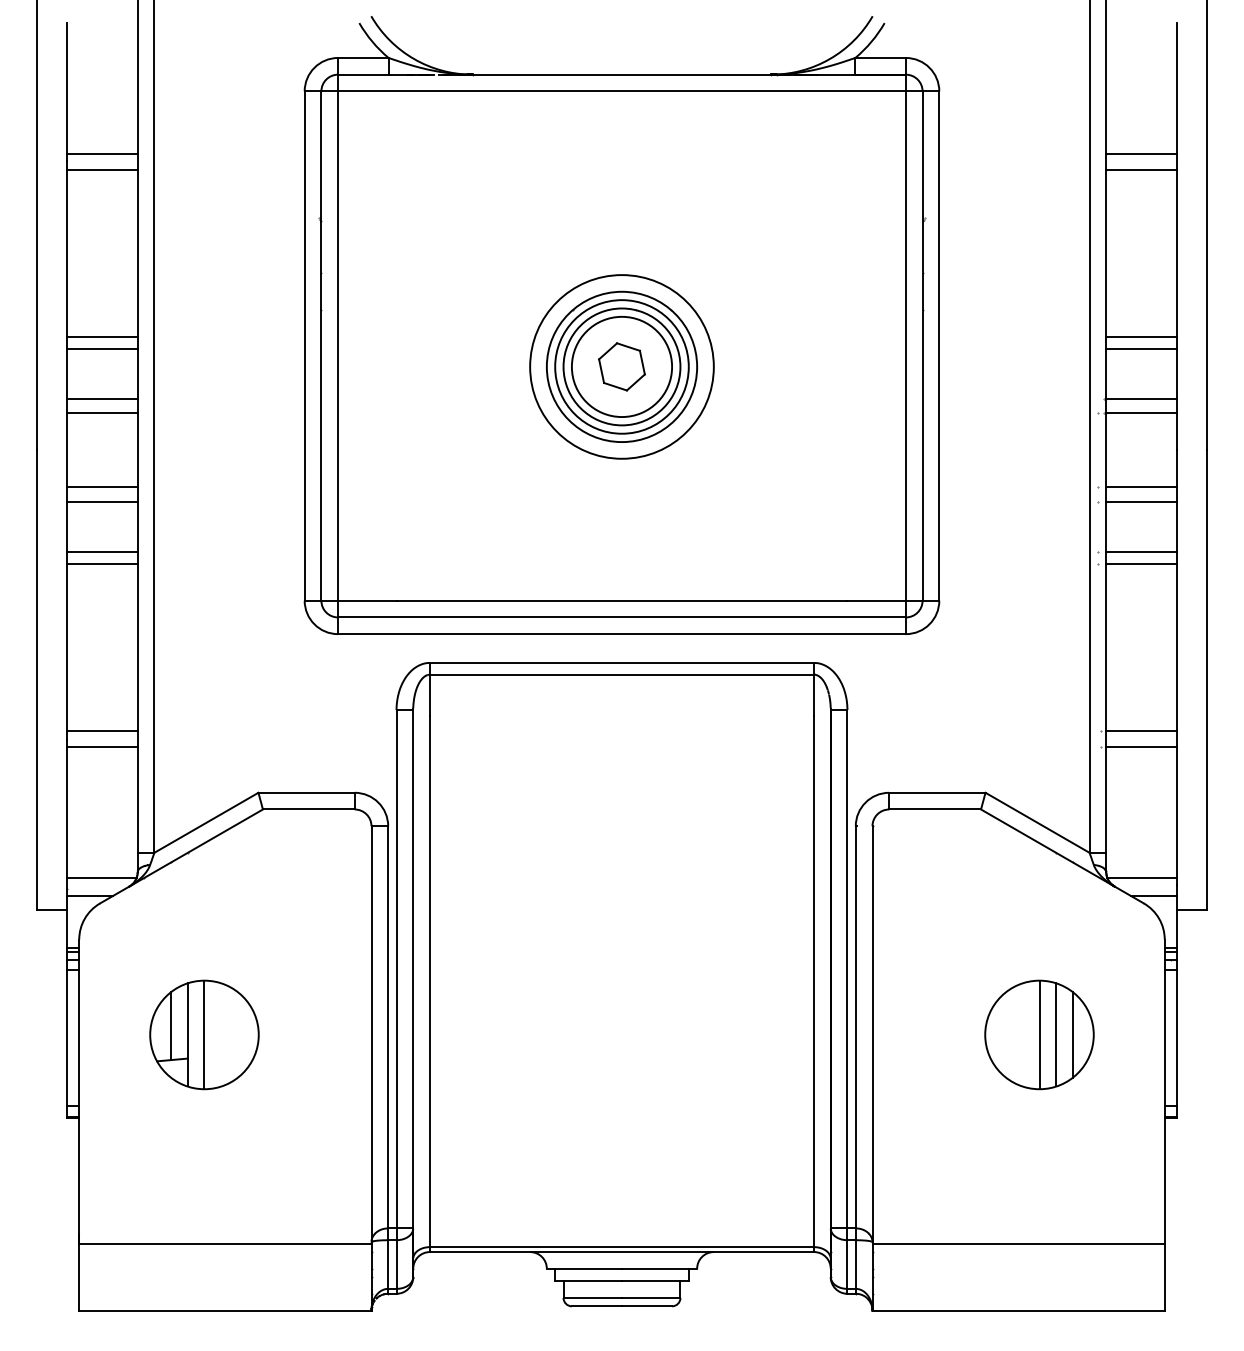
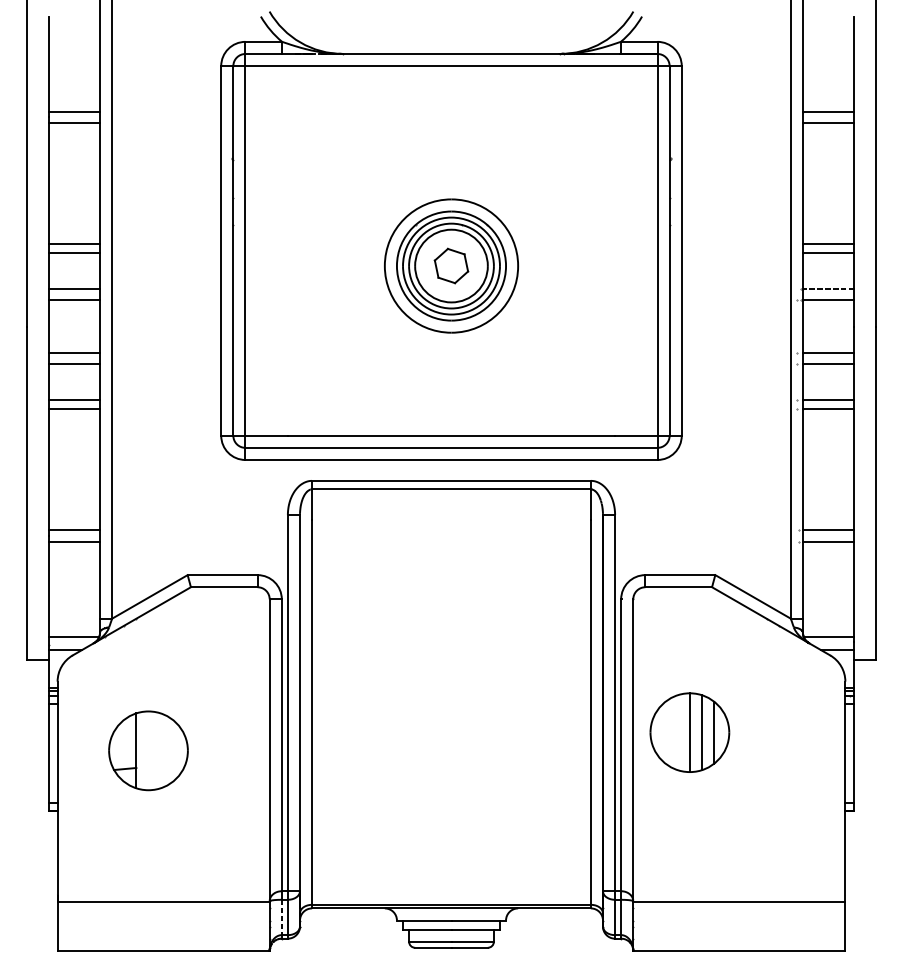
line: (1141, 398) -> (828, 288), solid -> dashed
line: (171, 1026) -> (124, 744), removed
line: (204, 1034) -> (148, 750), removed
part: (1039, 1034) -> (689, 732), moved
line: (388, 1265) -> (282, 918), solid -> dashed

